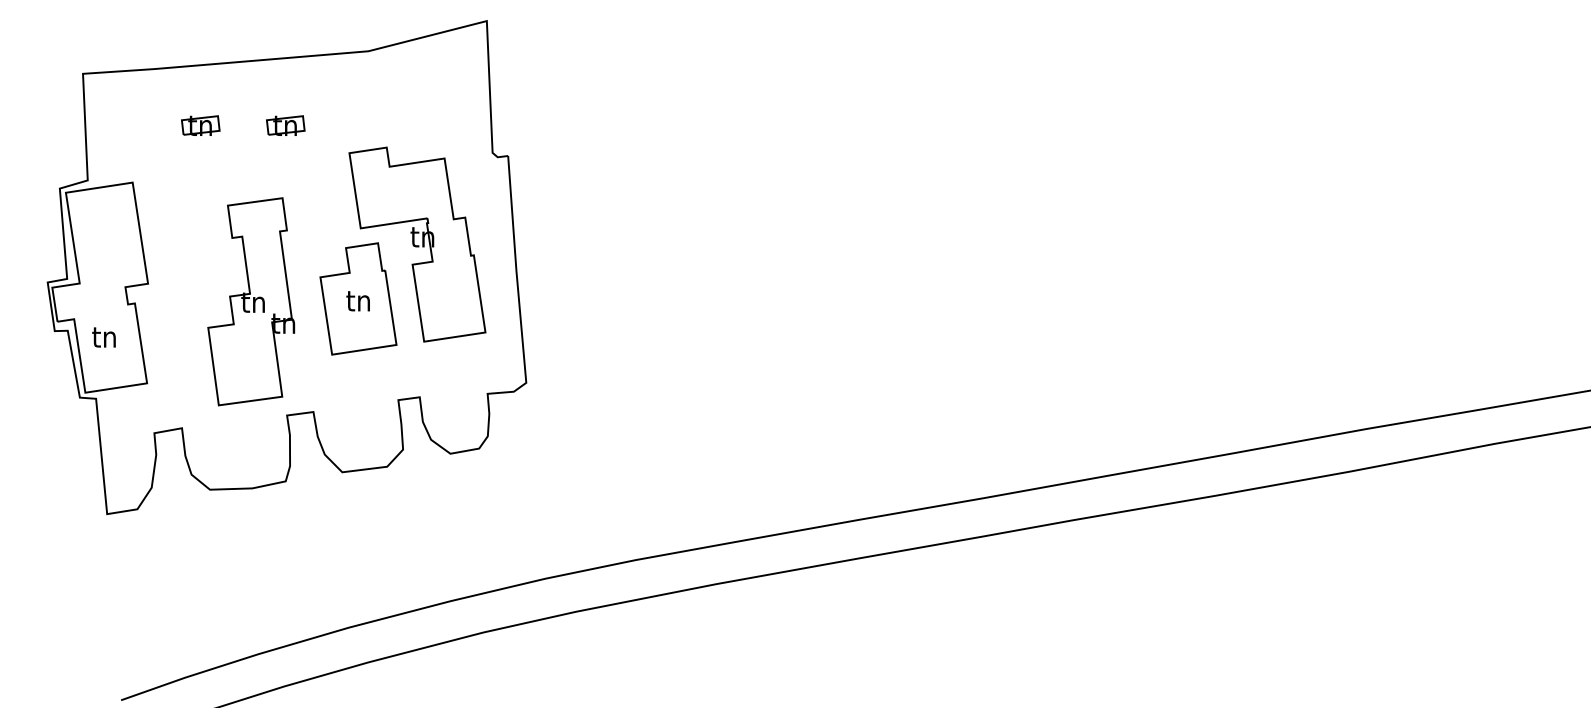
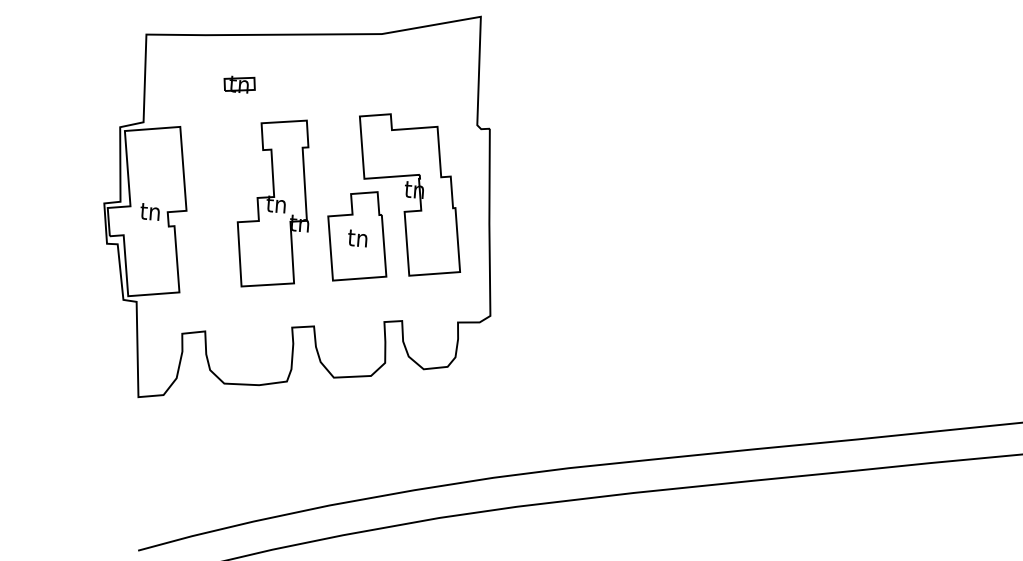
part: (285, 125) -> (309, 89), removed
part: (251, 301) -> (274, 203), moved
text: (103, 337) -> (149, 211), moved

